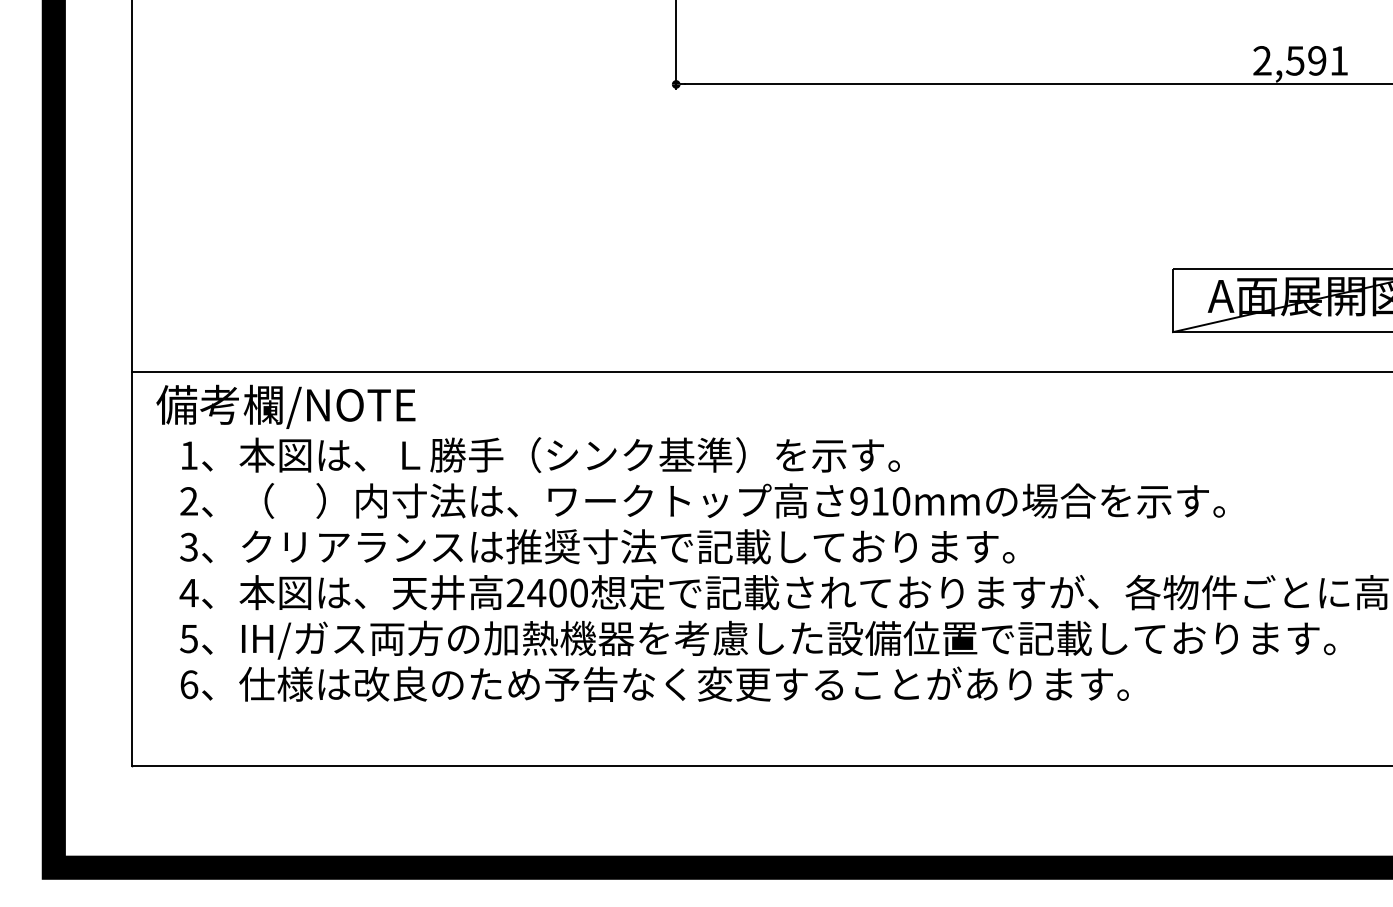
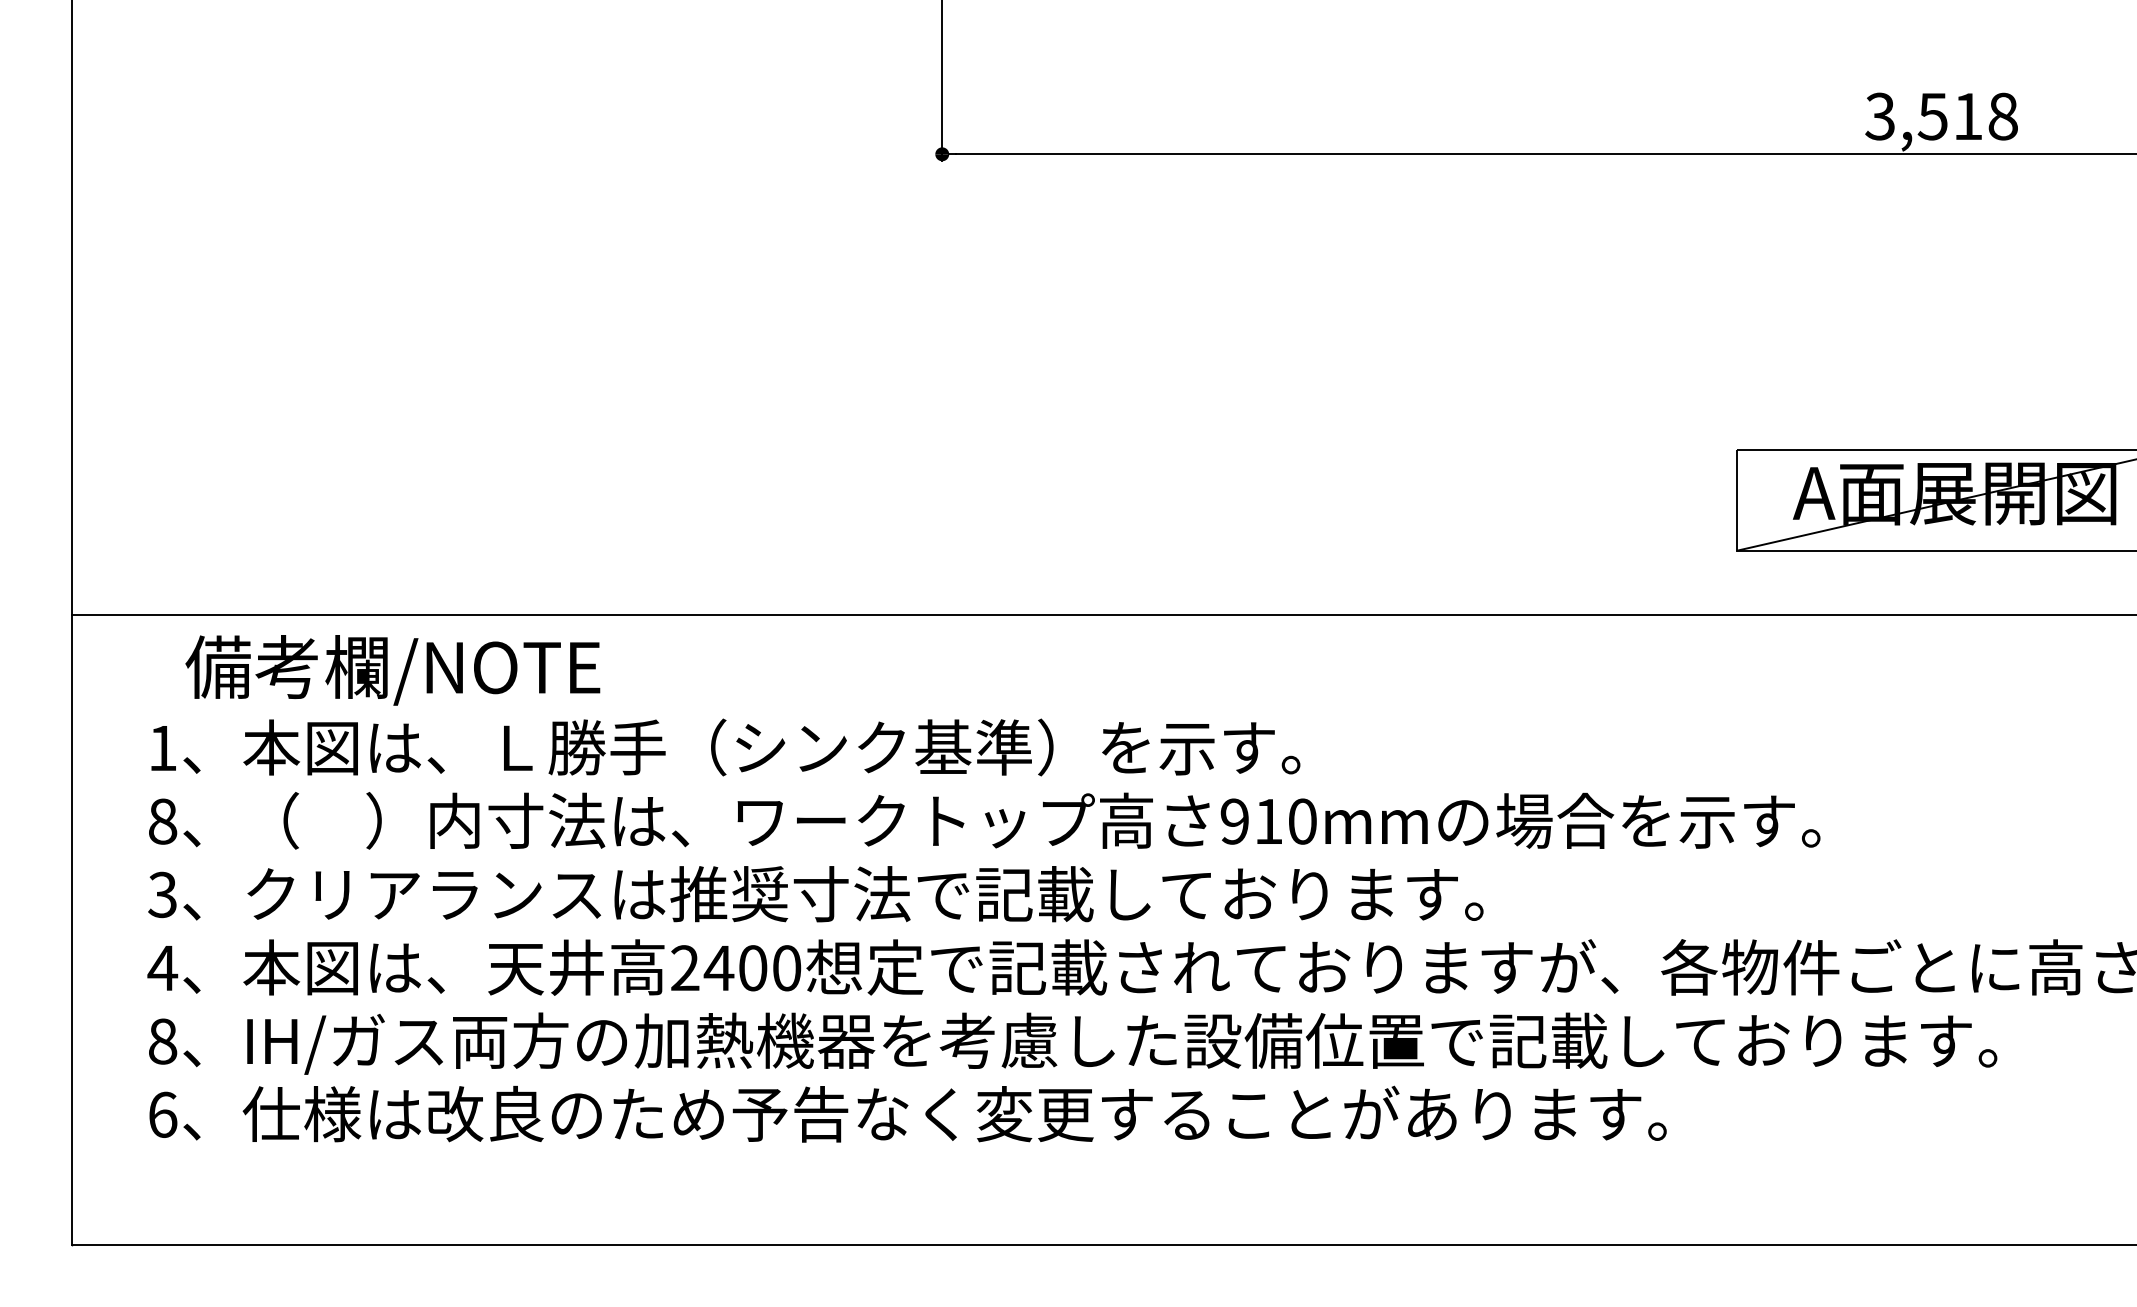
text: (1300, 60) -> (1941, 115), 2,591 -> 3,518
text: (285, 406) -> (392, 669), moved
text: (189, 501) -> (163, 821), 2 -> 8
text: (189, 638) -> (163, 1040), 5 -> 8

